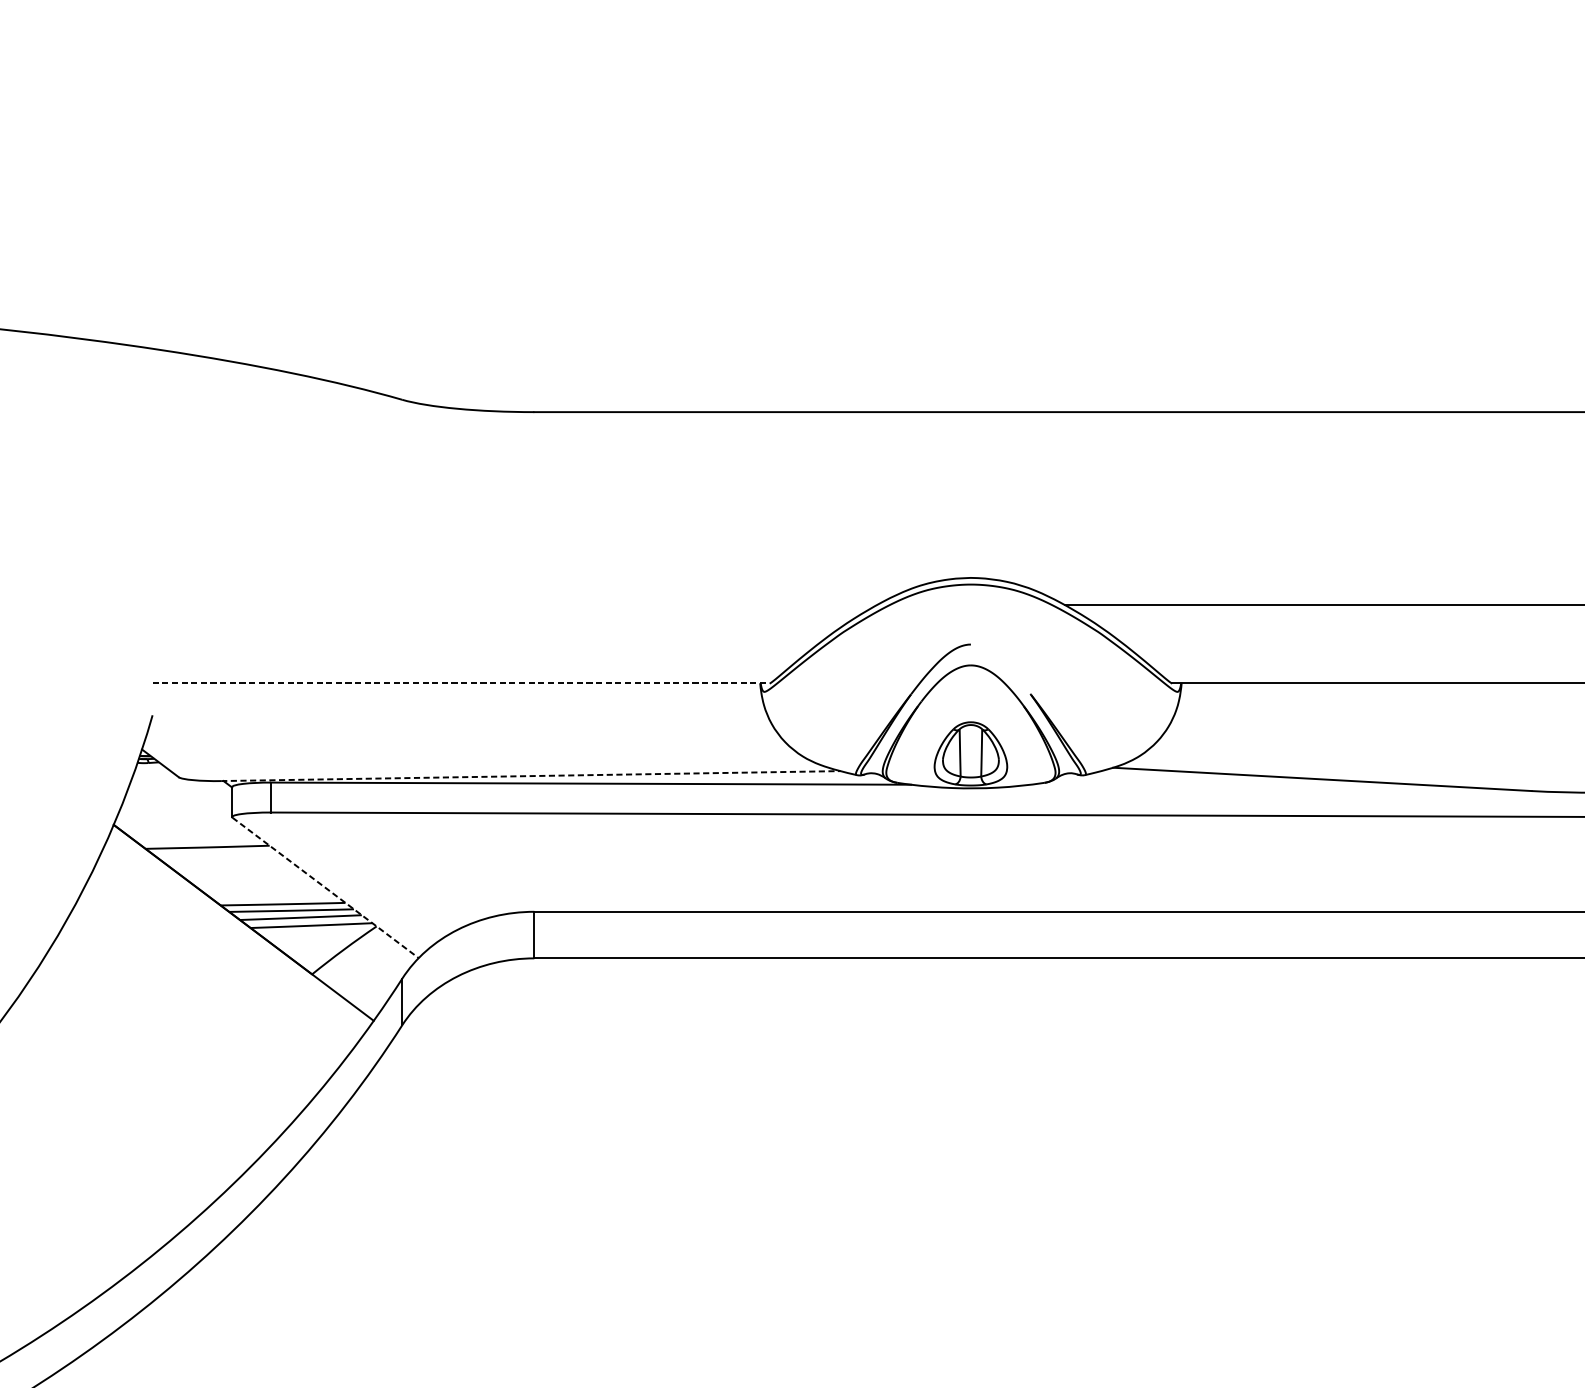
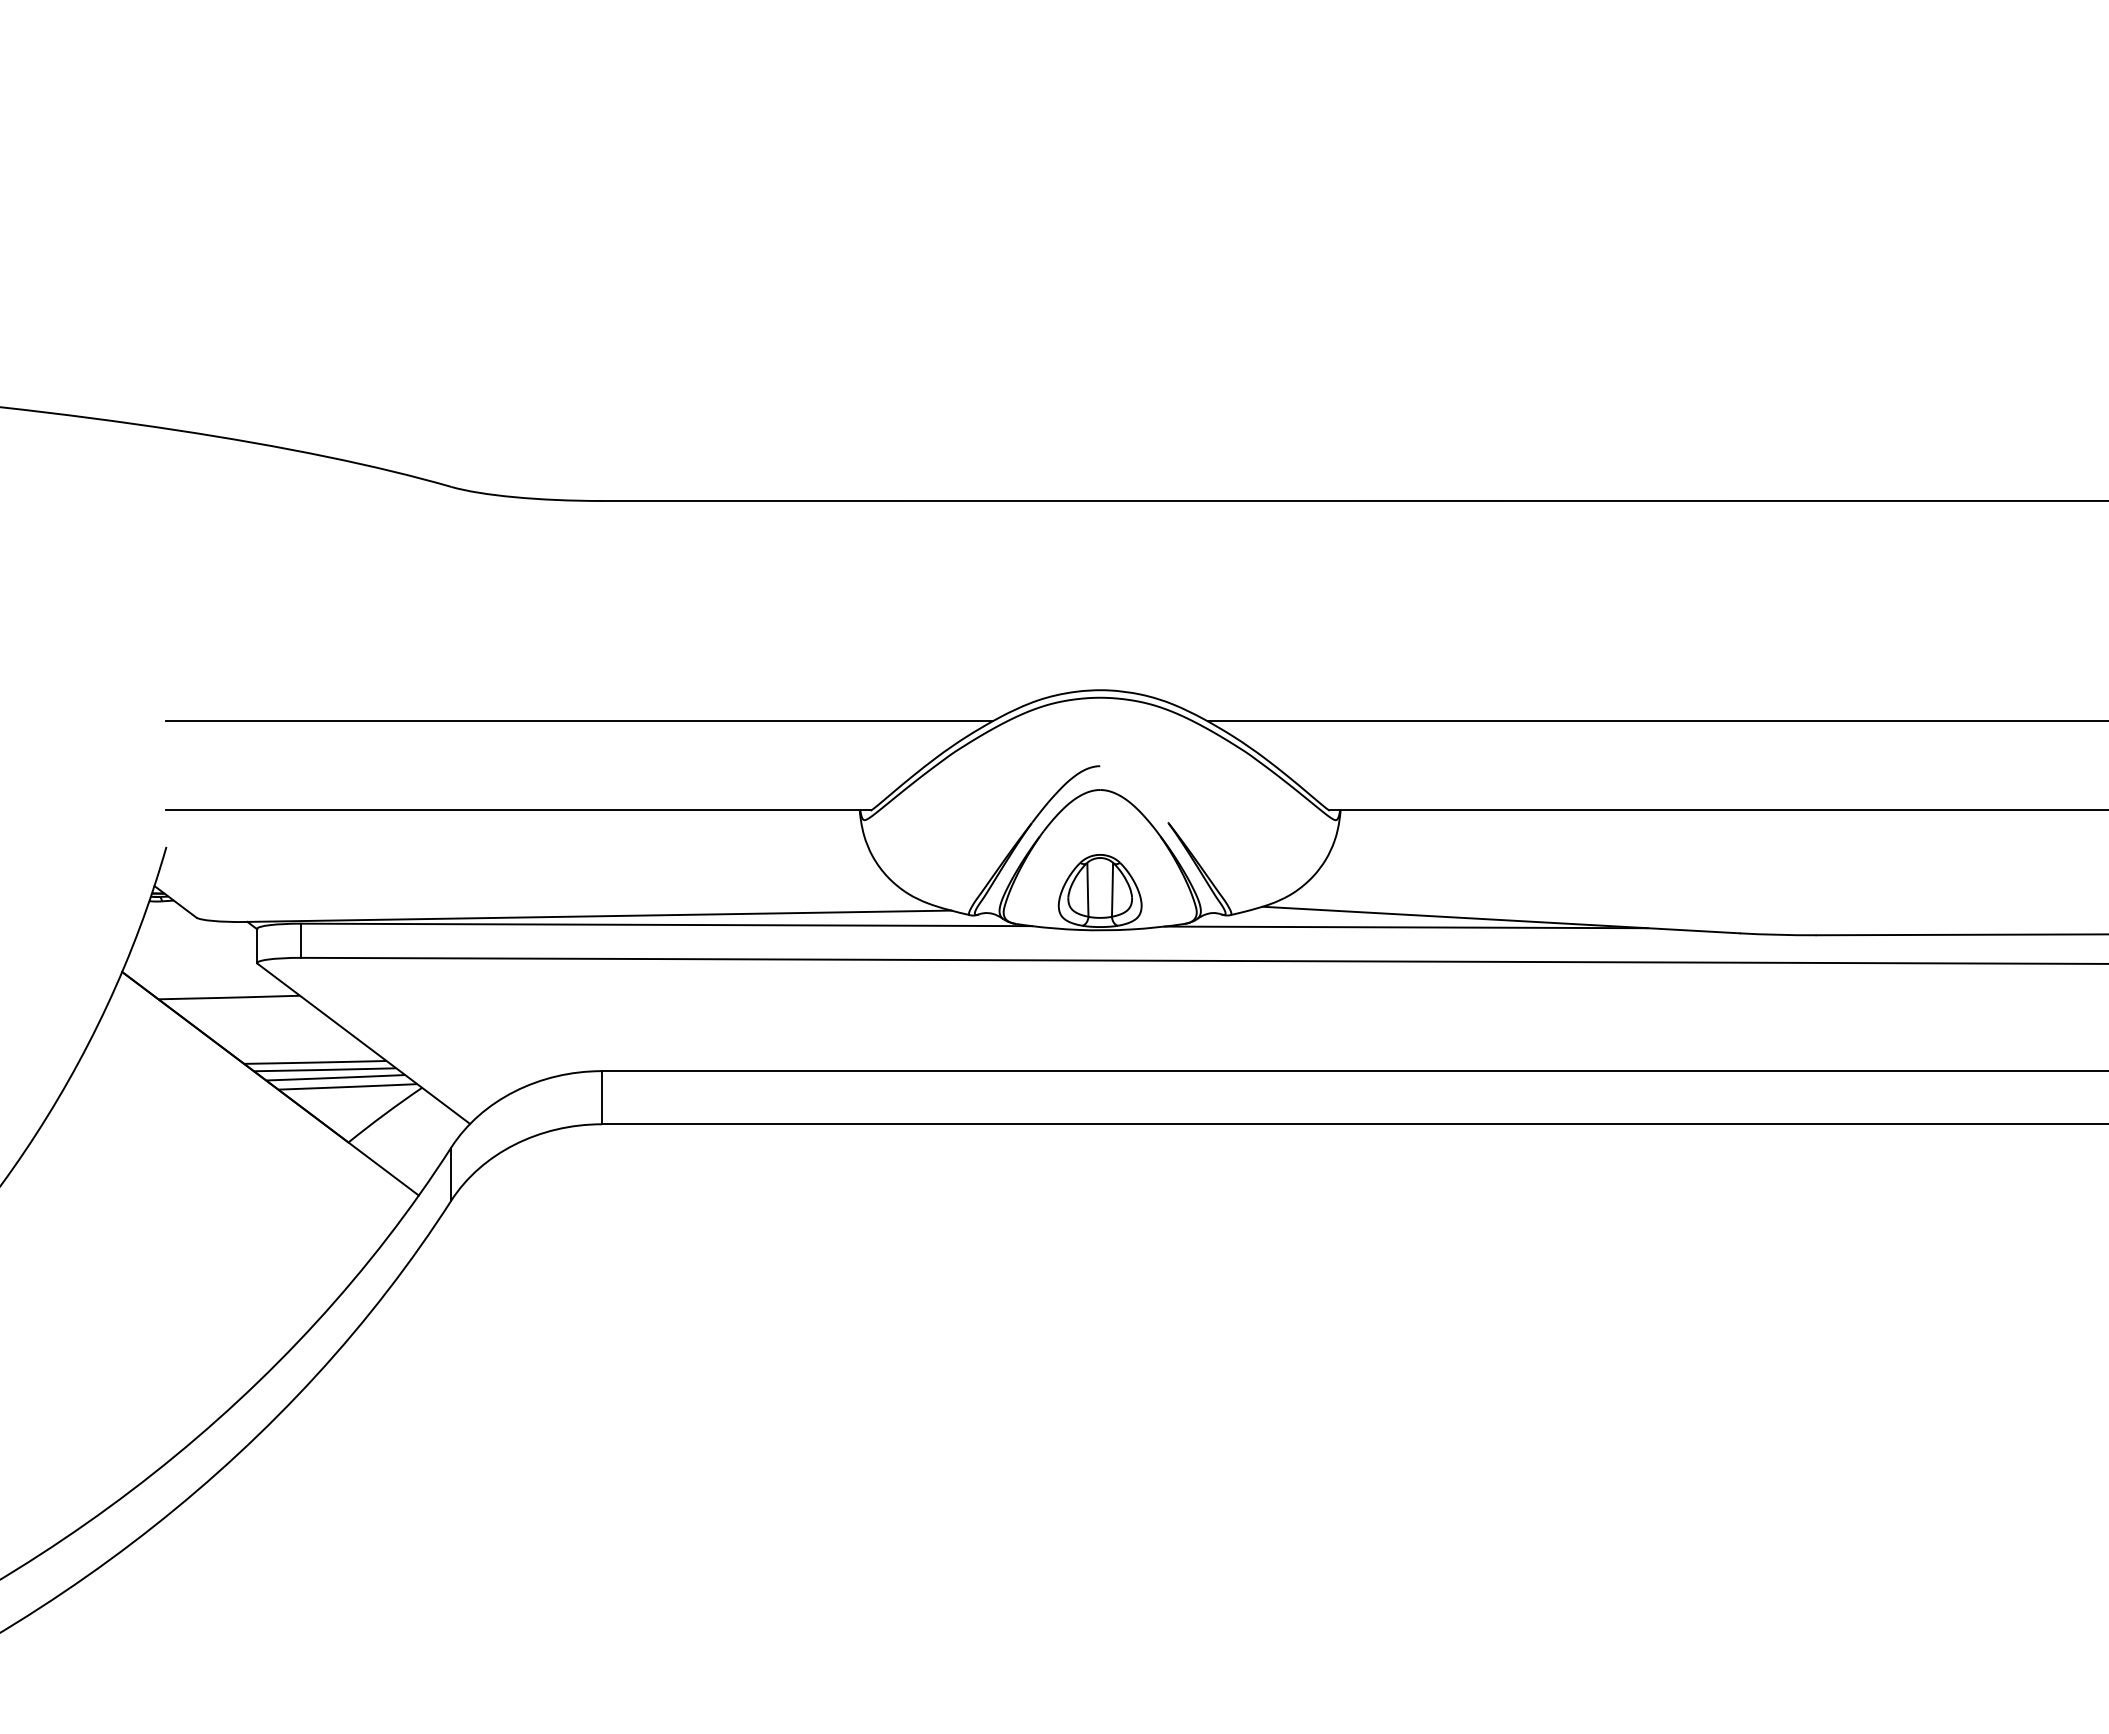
line: (514, 605) -> (579, 721), added
line: (462, 683) -> (519, 810), dashed -> solid
line: (531, 776) -> (598, 916), dashed -> solid
line: (1238, 785) -> (1405, 927), added
line: (326, 888) -> (364, 1044), dashed -> solid

